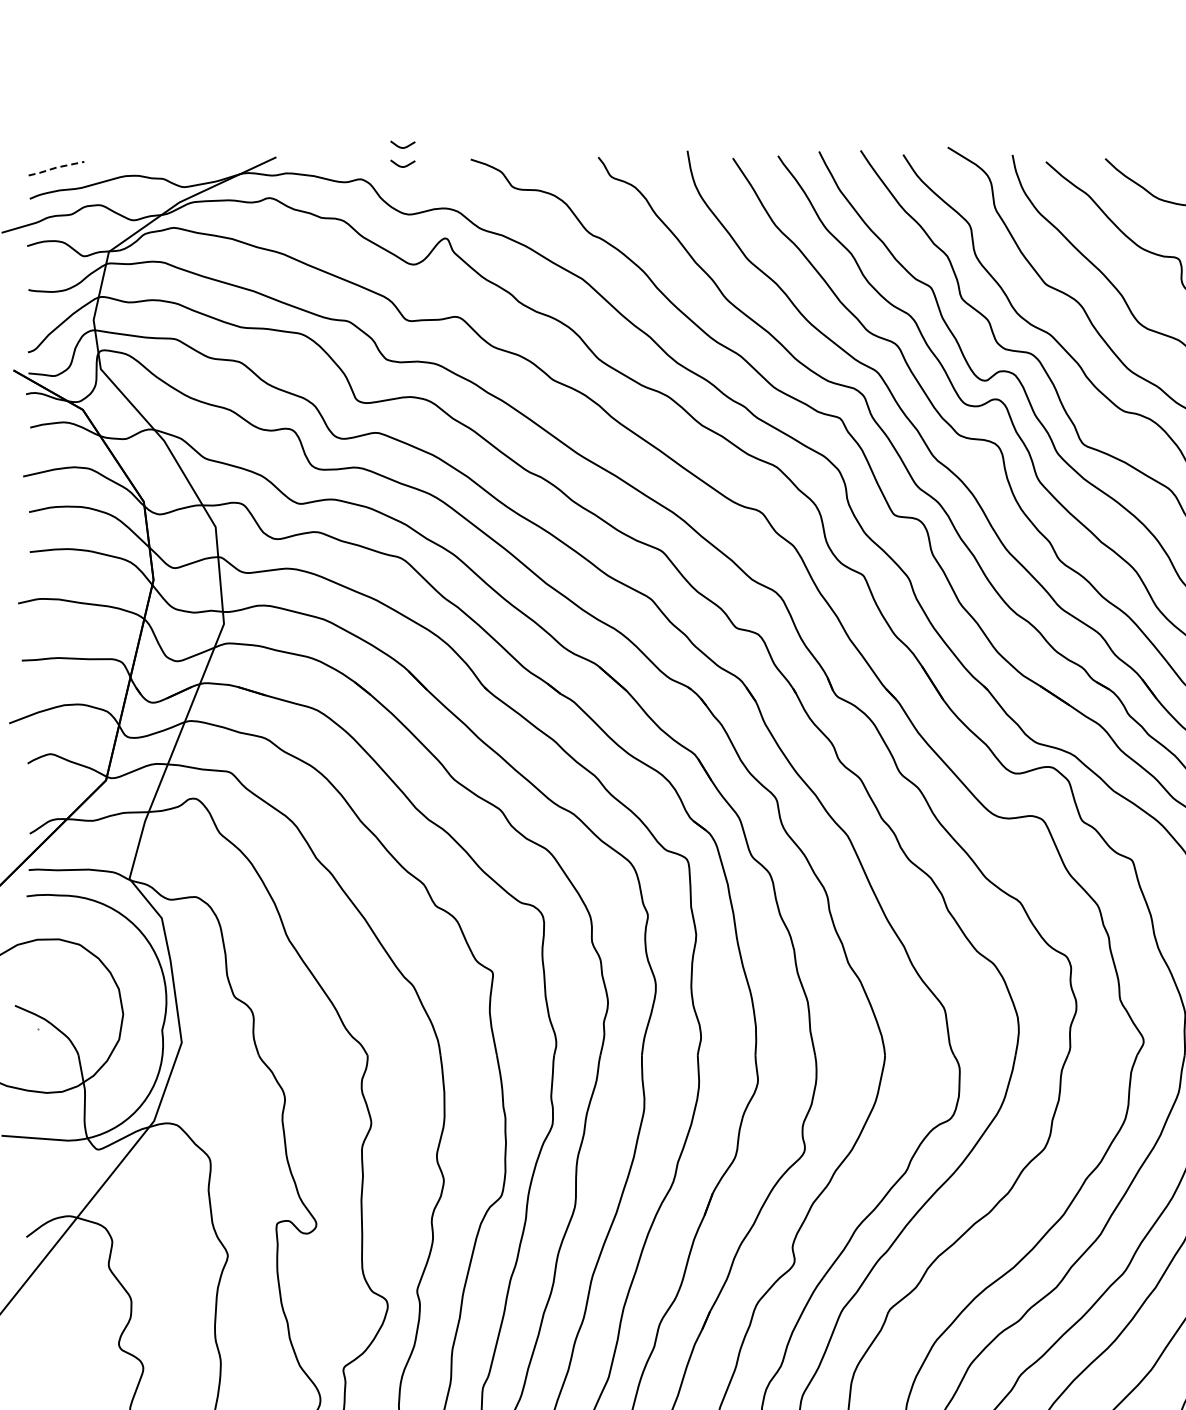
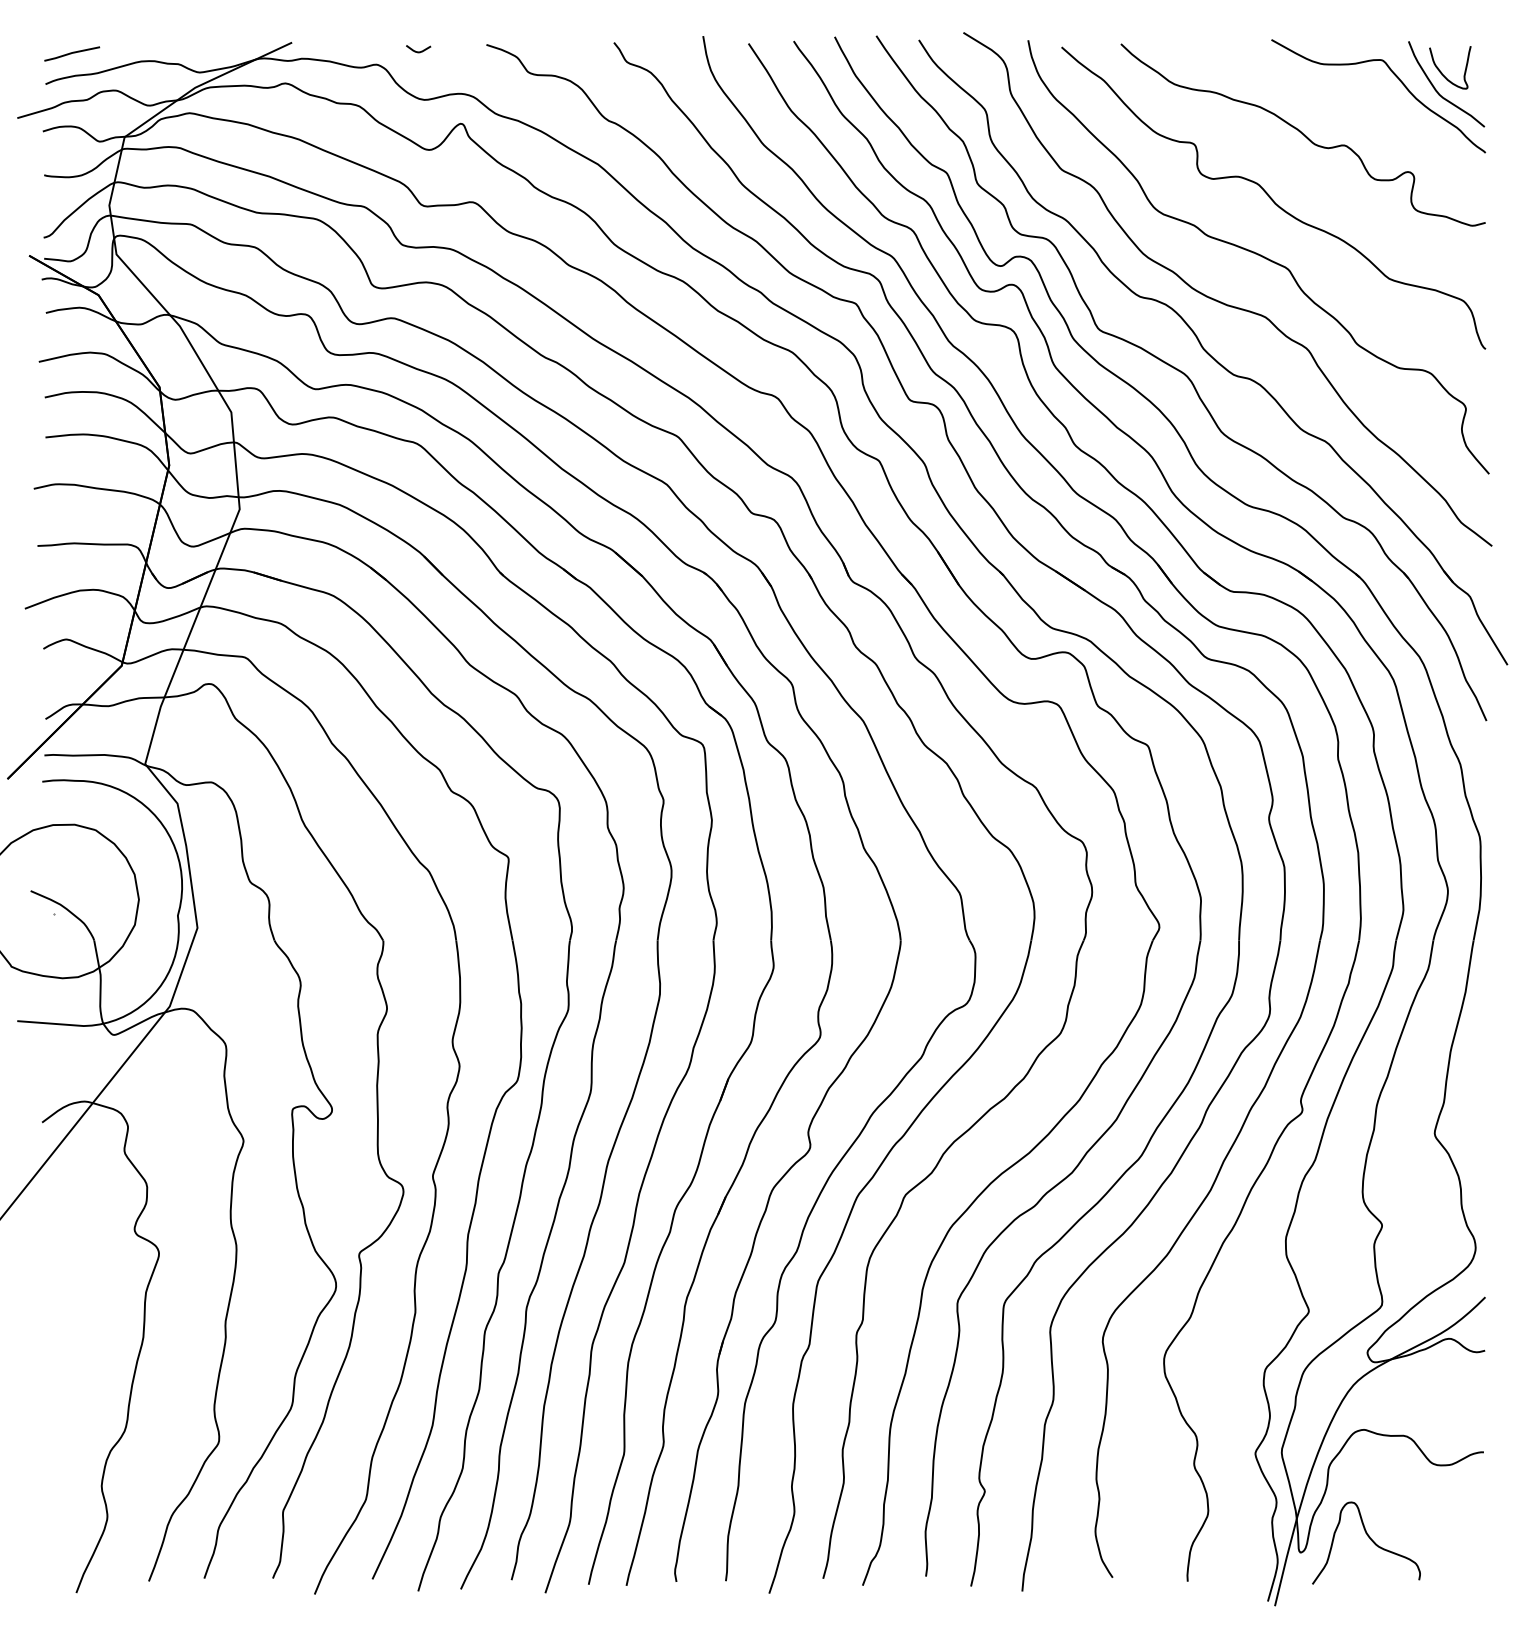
curve: (402, 147) -> (418, 32), removed
line: (56, 167) -> (72, 52), dashed -> solid

